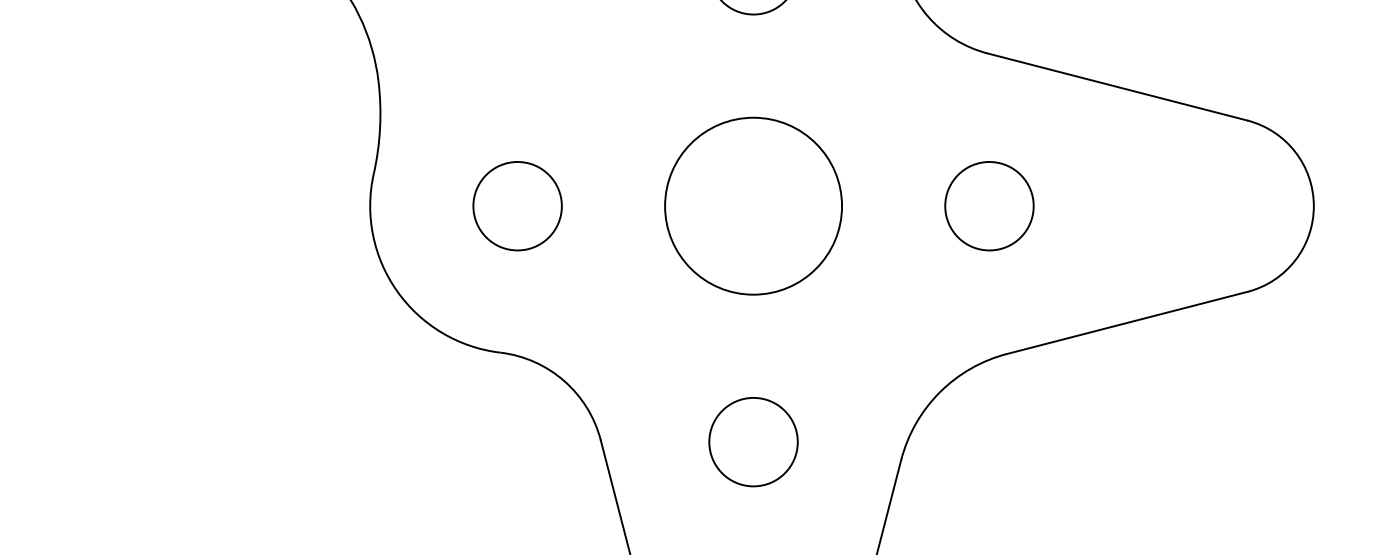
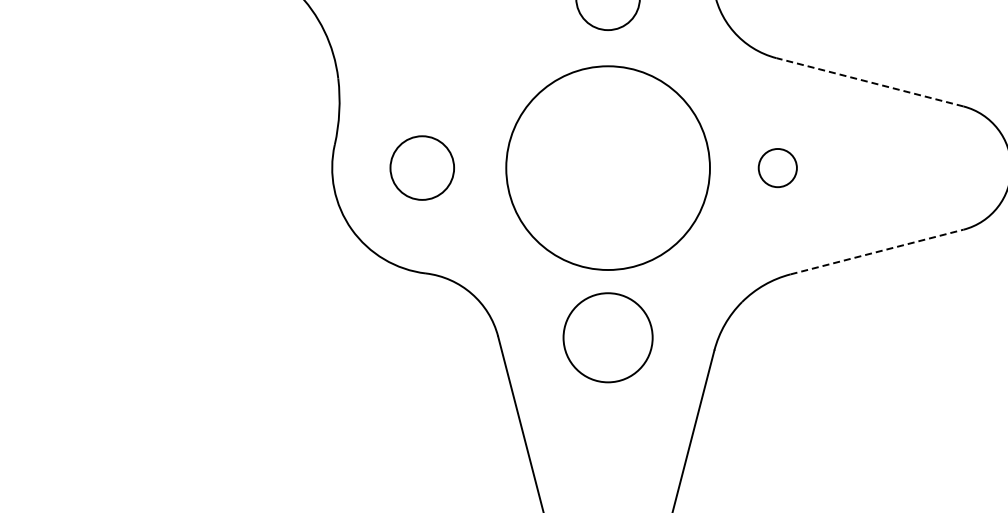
line: (1118, 87) -> (870, 82), solid -> dashed
circle: (516, 205) -> (421, 167), moved
circle: (752, 205) -> (607, 167), size x1.6
circle: (988, 205) -> (777, 167), size x0.6
line: (1127, 322) -> (877, 251), solid -> dashed
circle: (752, 441) -> (607, 337), size x1.4

